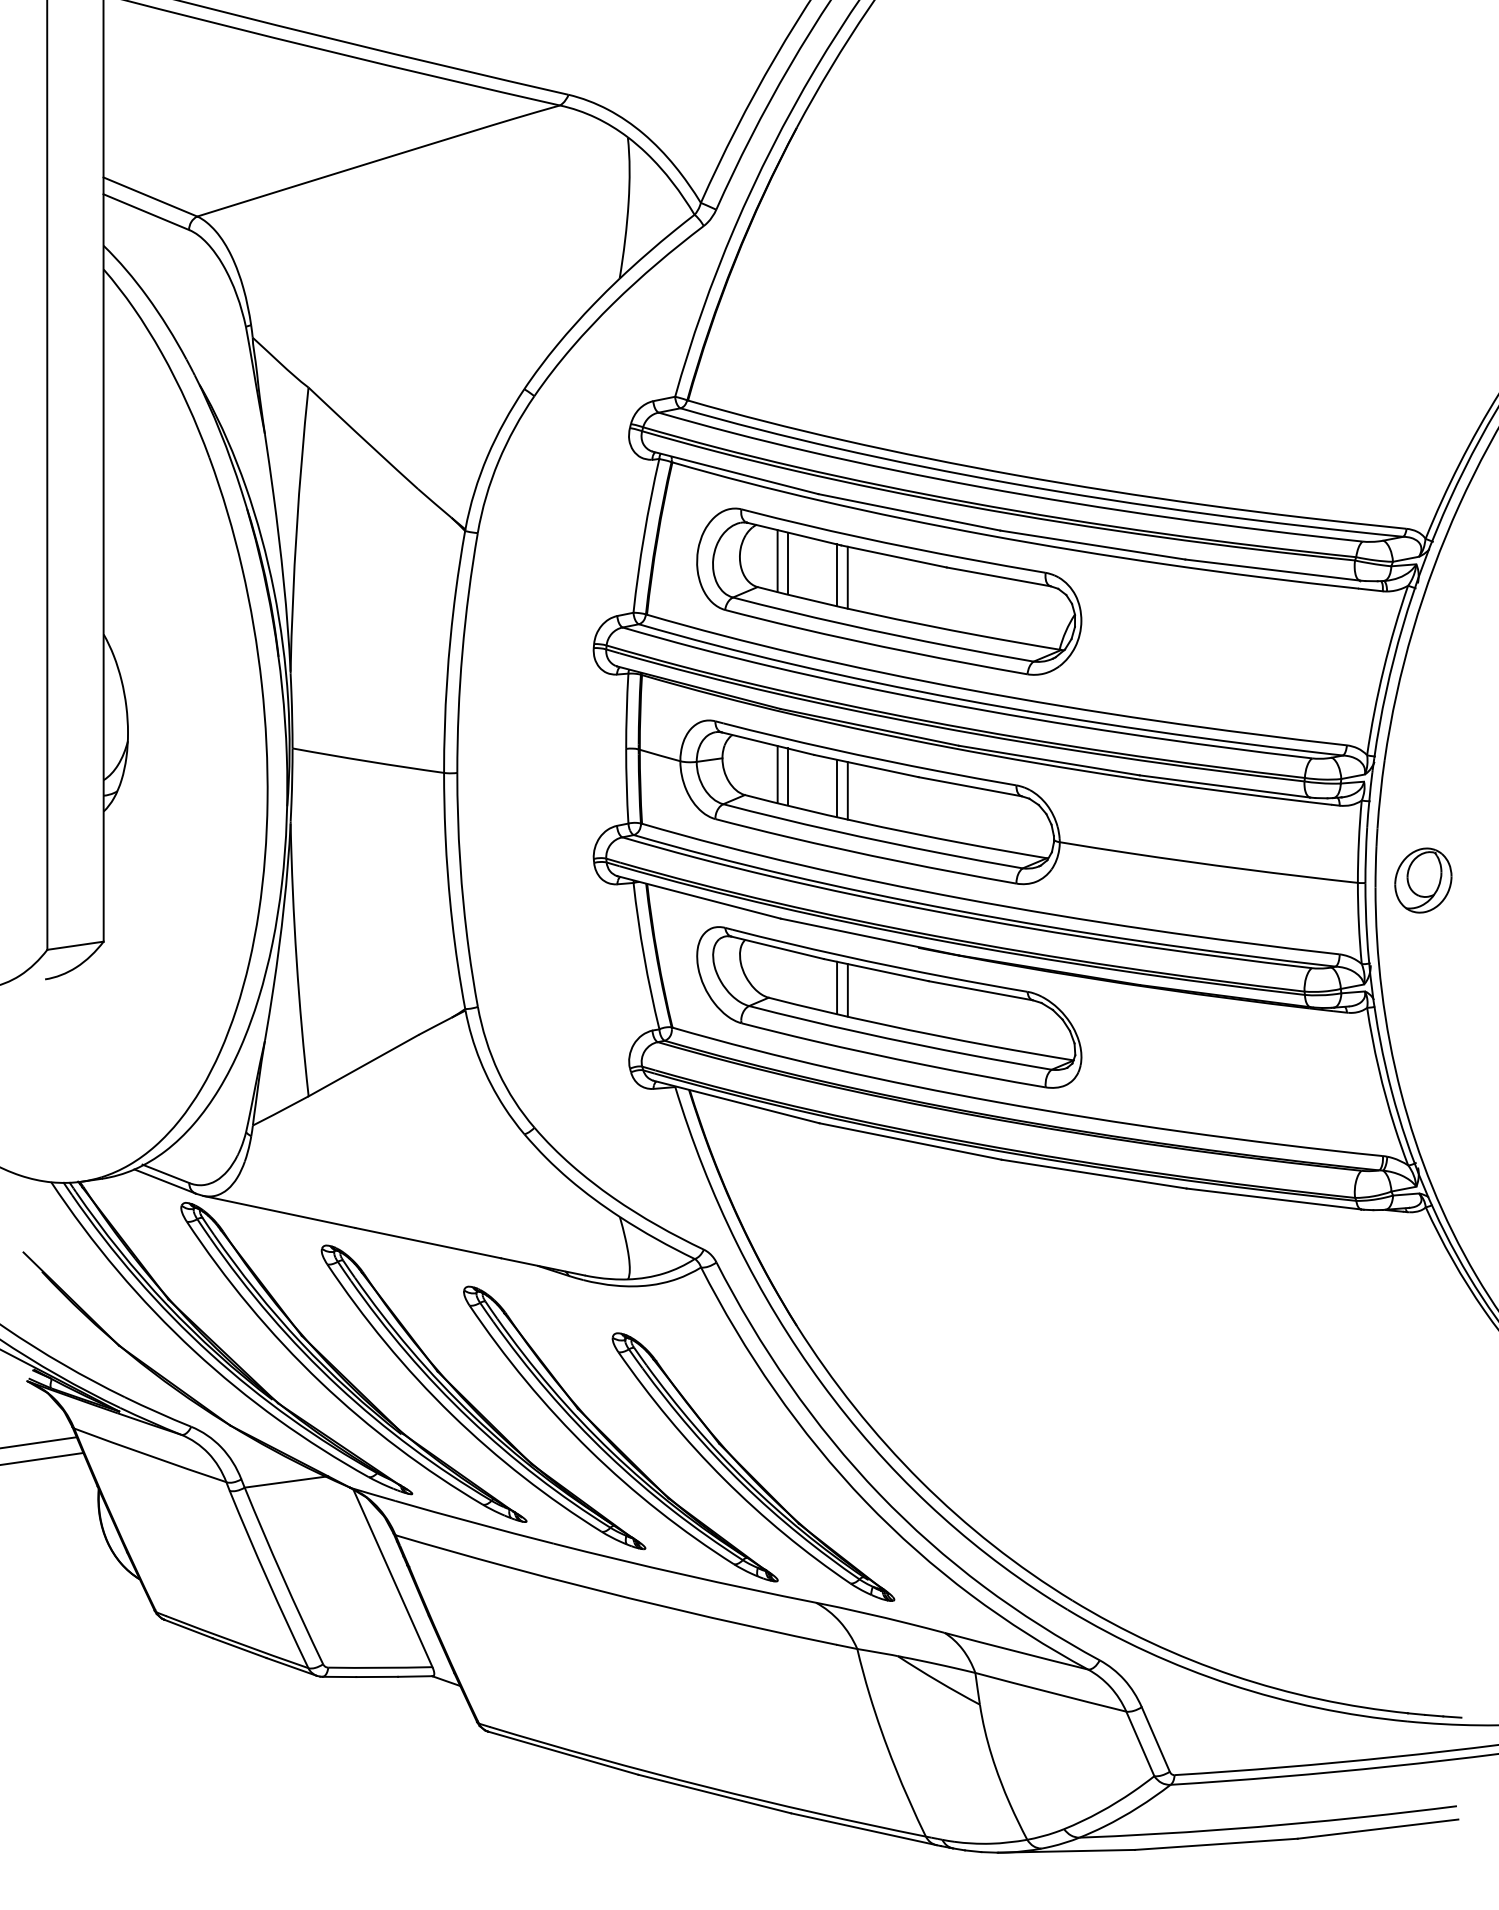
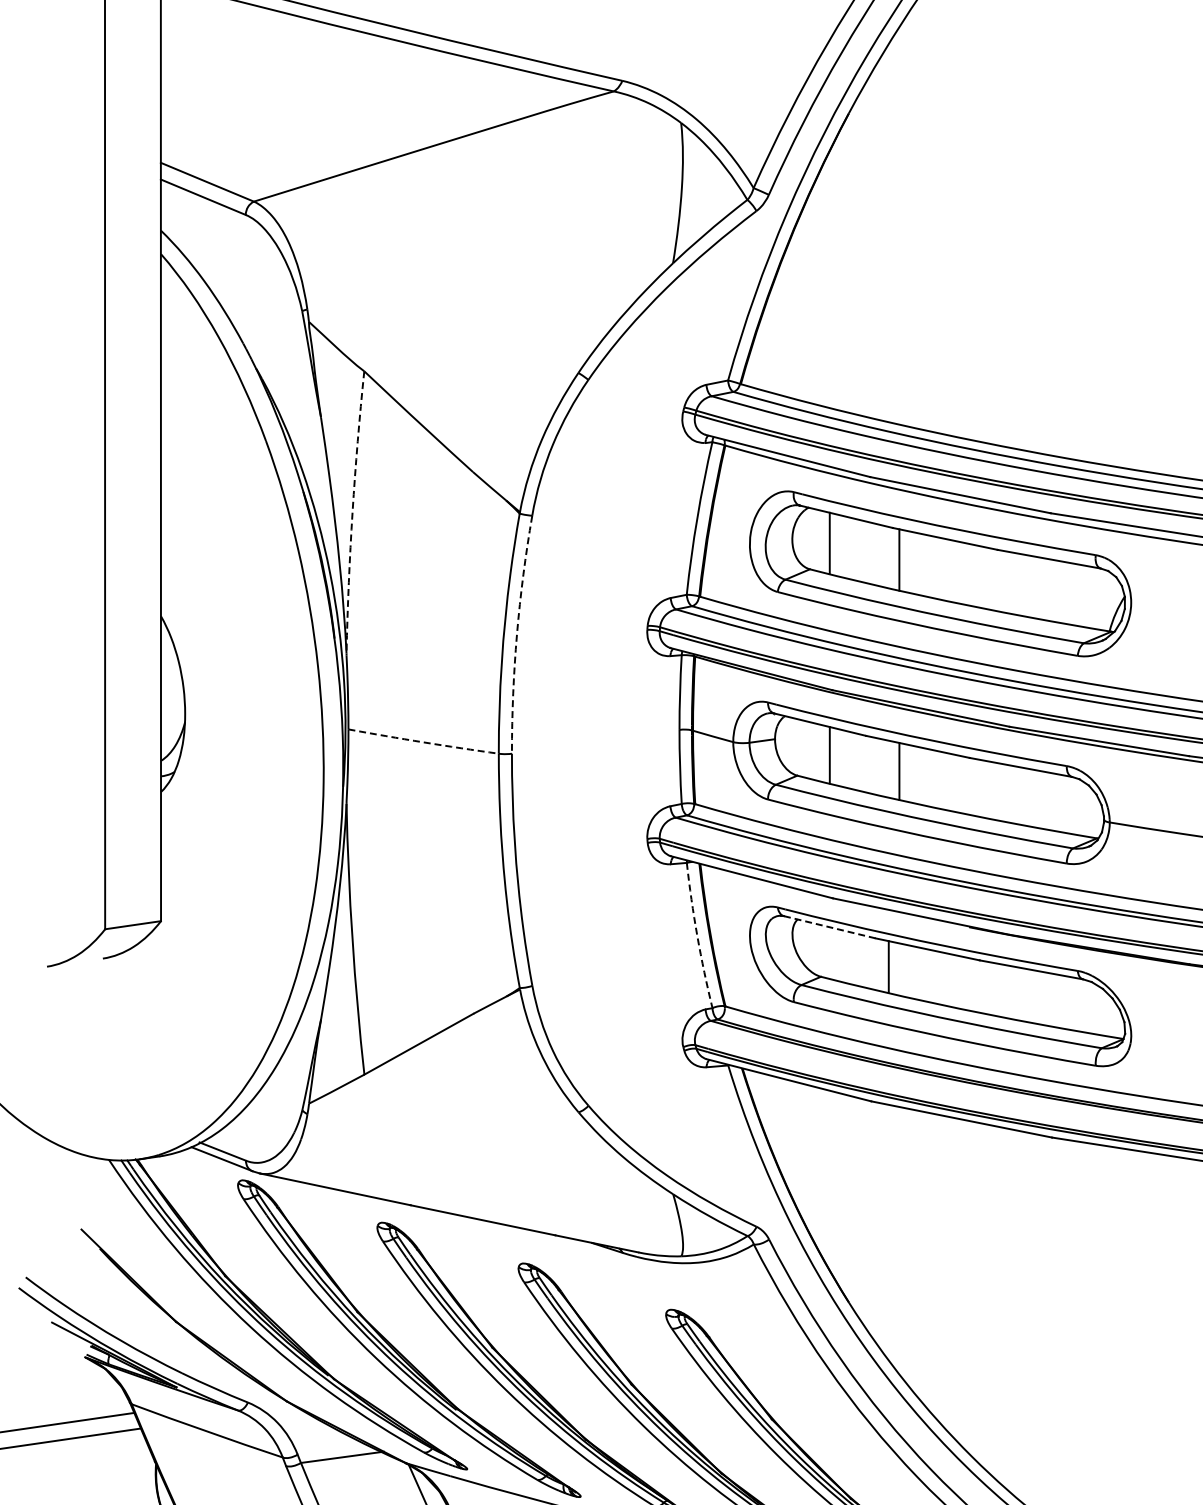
arc: (296, 529) -> (352, 512), solid -> dashed
line: (787, 563) -> (839, 545), removed
line: (837, 575) -> (889, 557), removed
arc: (462, 652) -> (517, 634), solid -> dashed
arc: (368, 761) -> (423, 742), solid -> dashed
line: (787, 776) -> (839, 757), removed
line: (837, 788) -> (889, 769), removed
line: (777, 947) -> (829, 926), solid -> dashed
arc: (644, 956) -> (697, 935), solid -> dashed
line: (847, 990) -> (899, 969), removed

